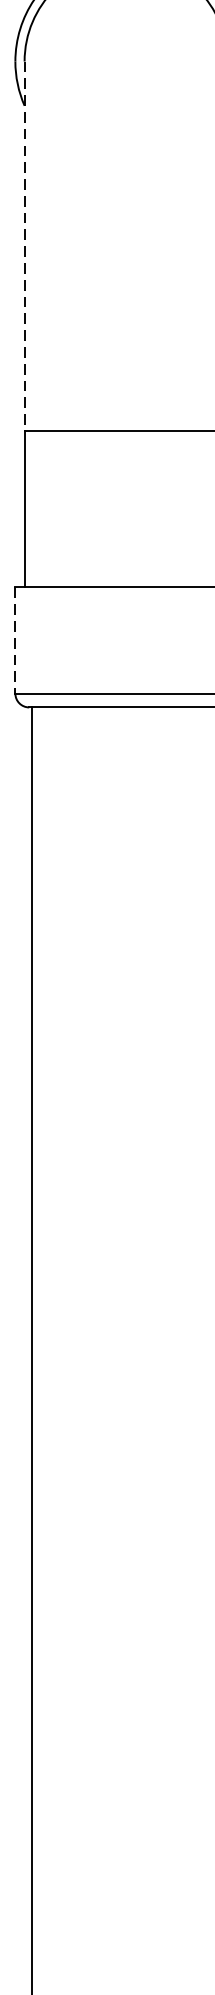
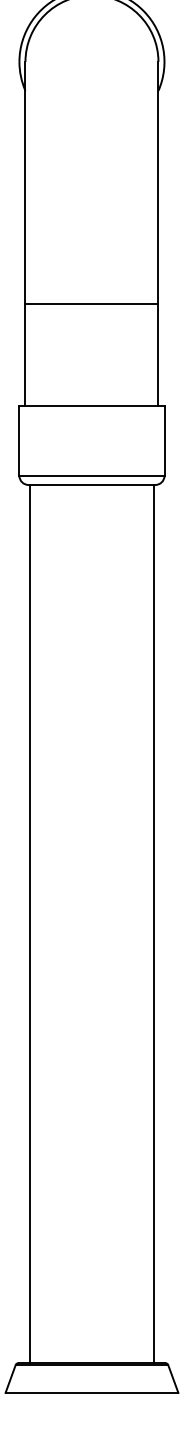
line: (24, 245) -> (25, 182), dashed -> solid
line: (15, 641) -> (19, 441), dashed -> solid

